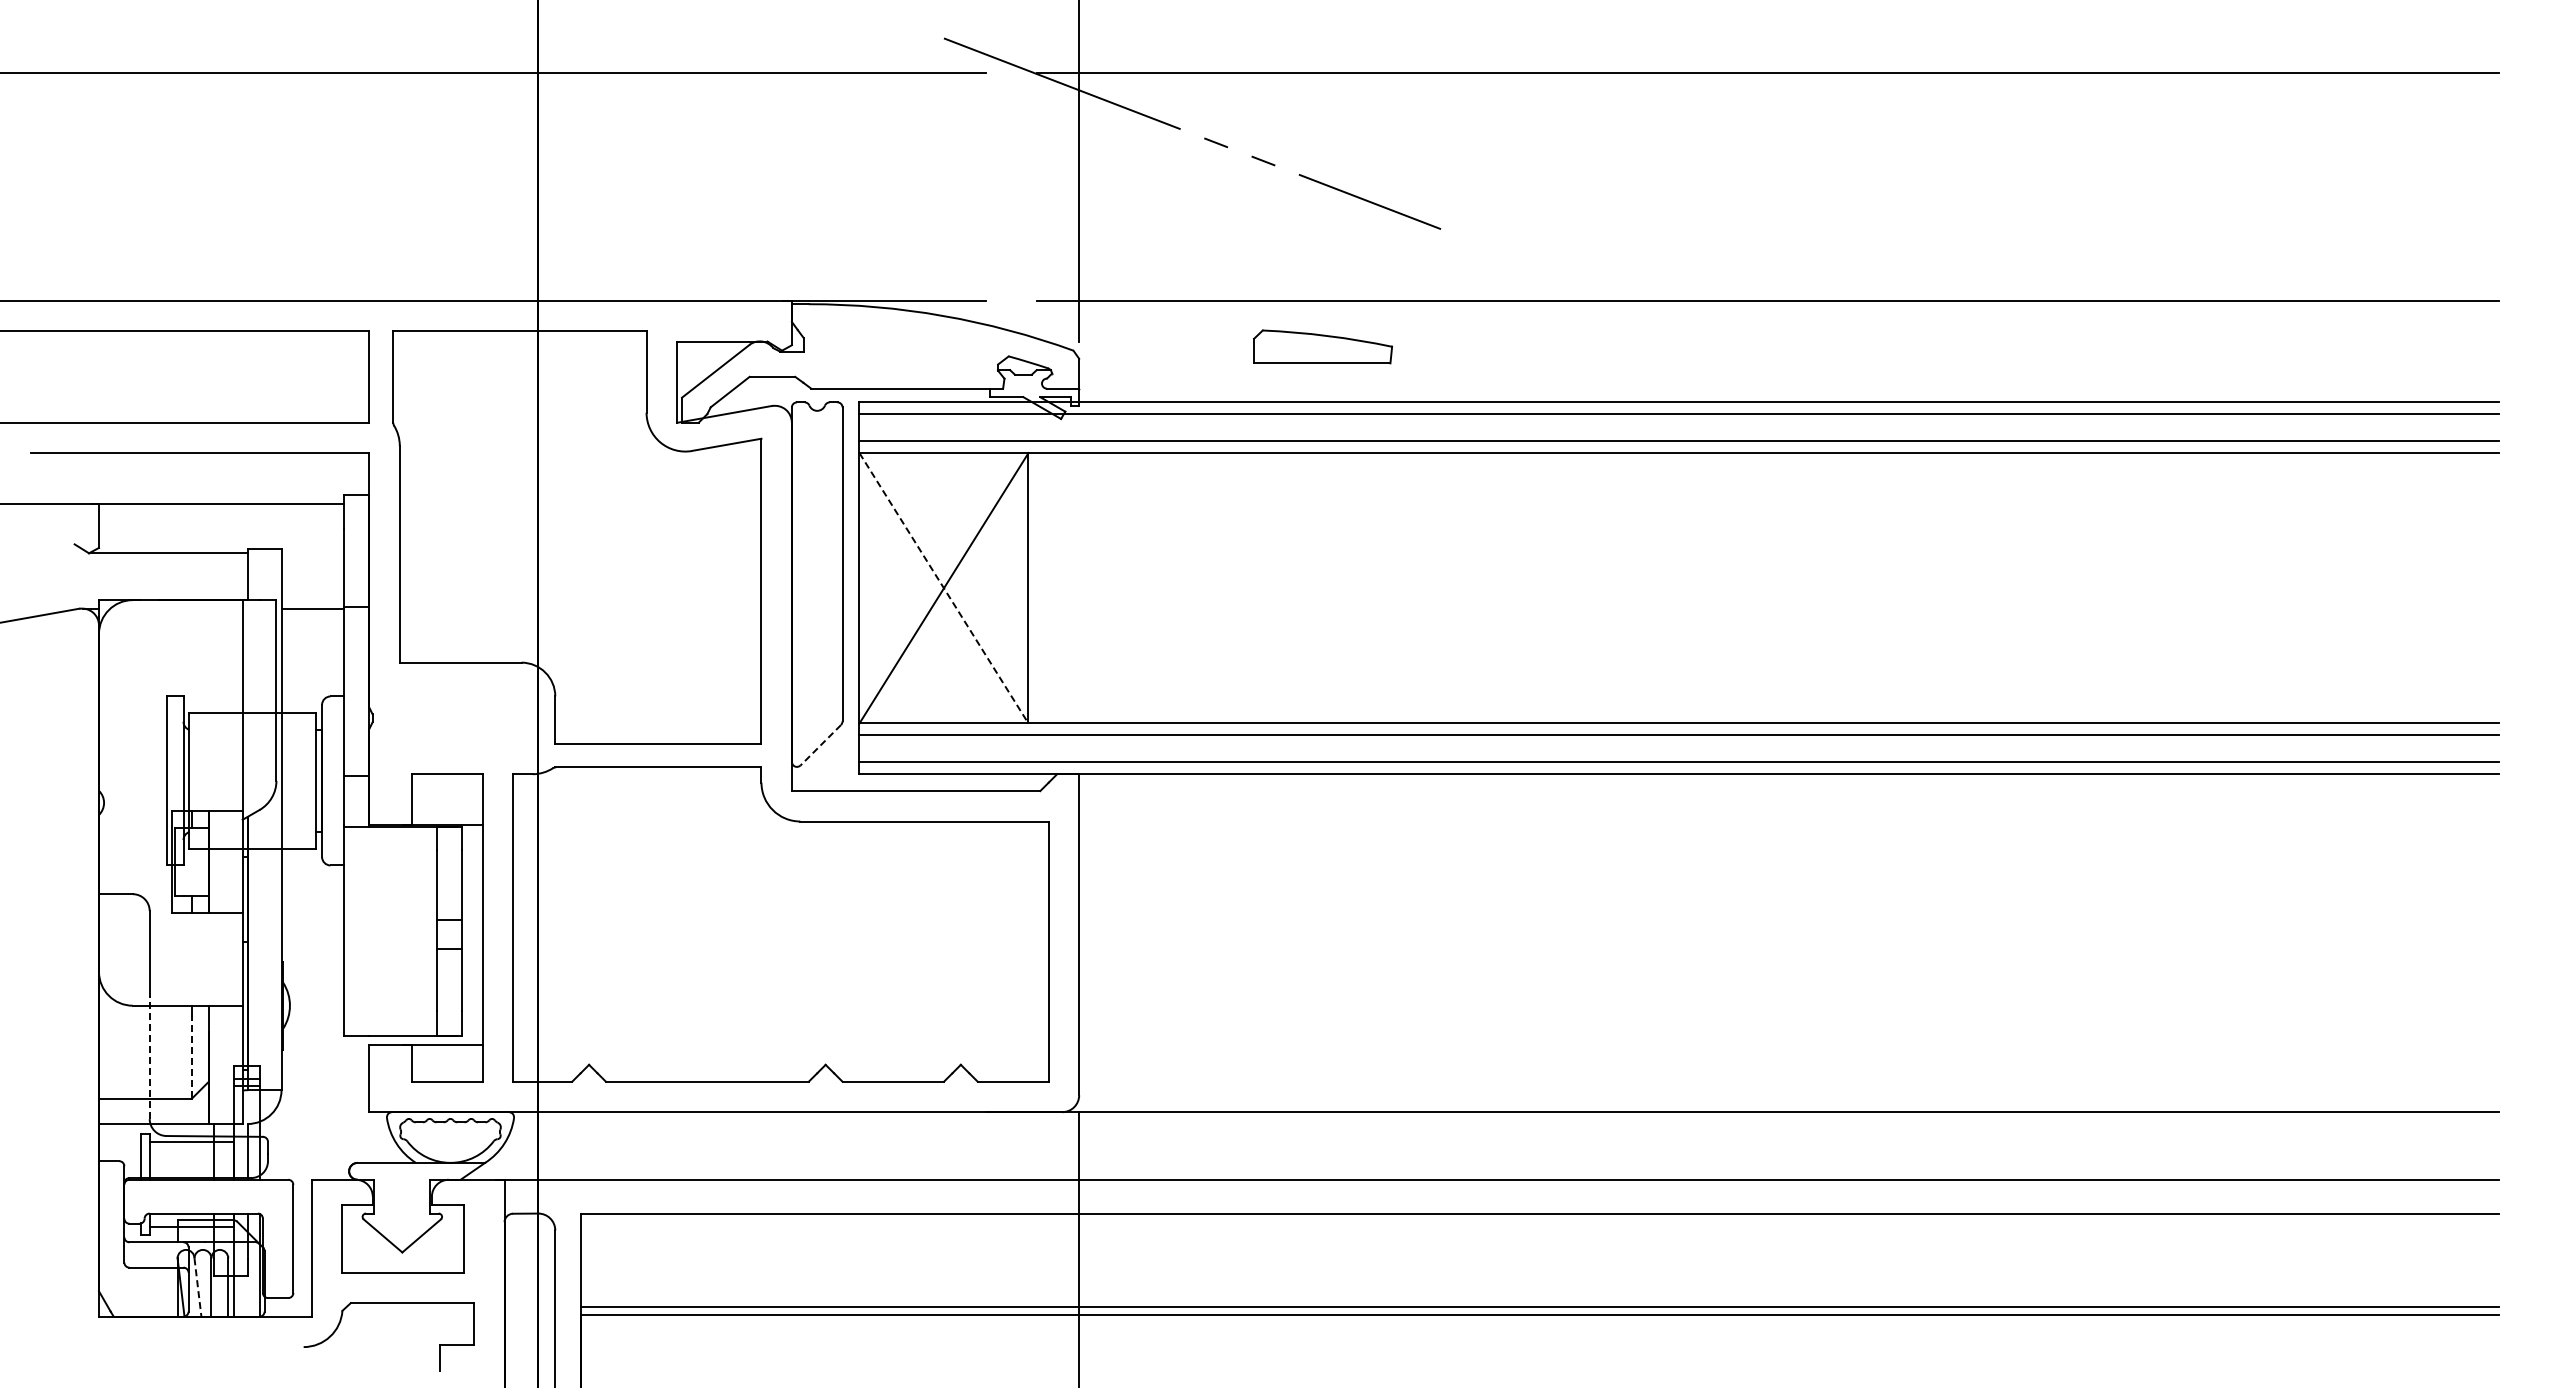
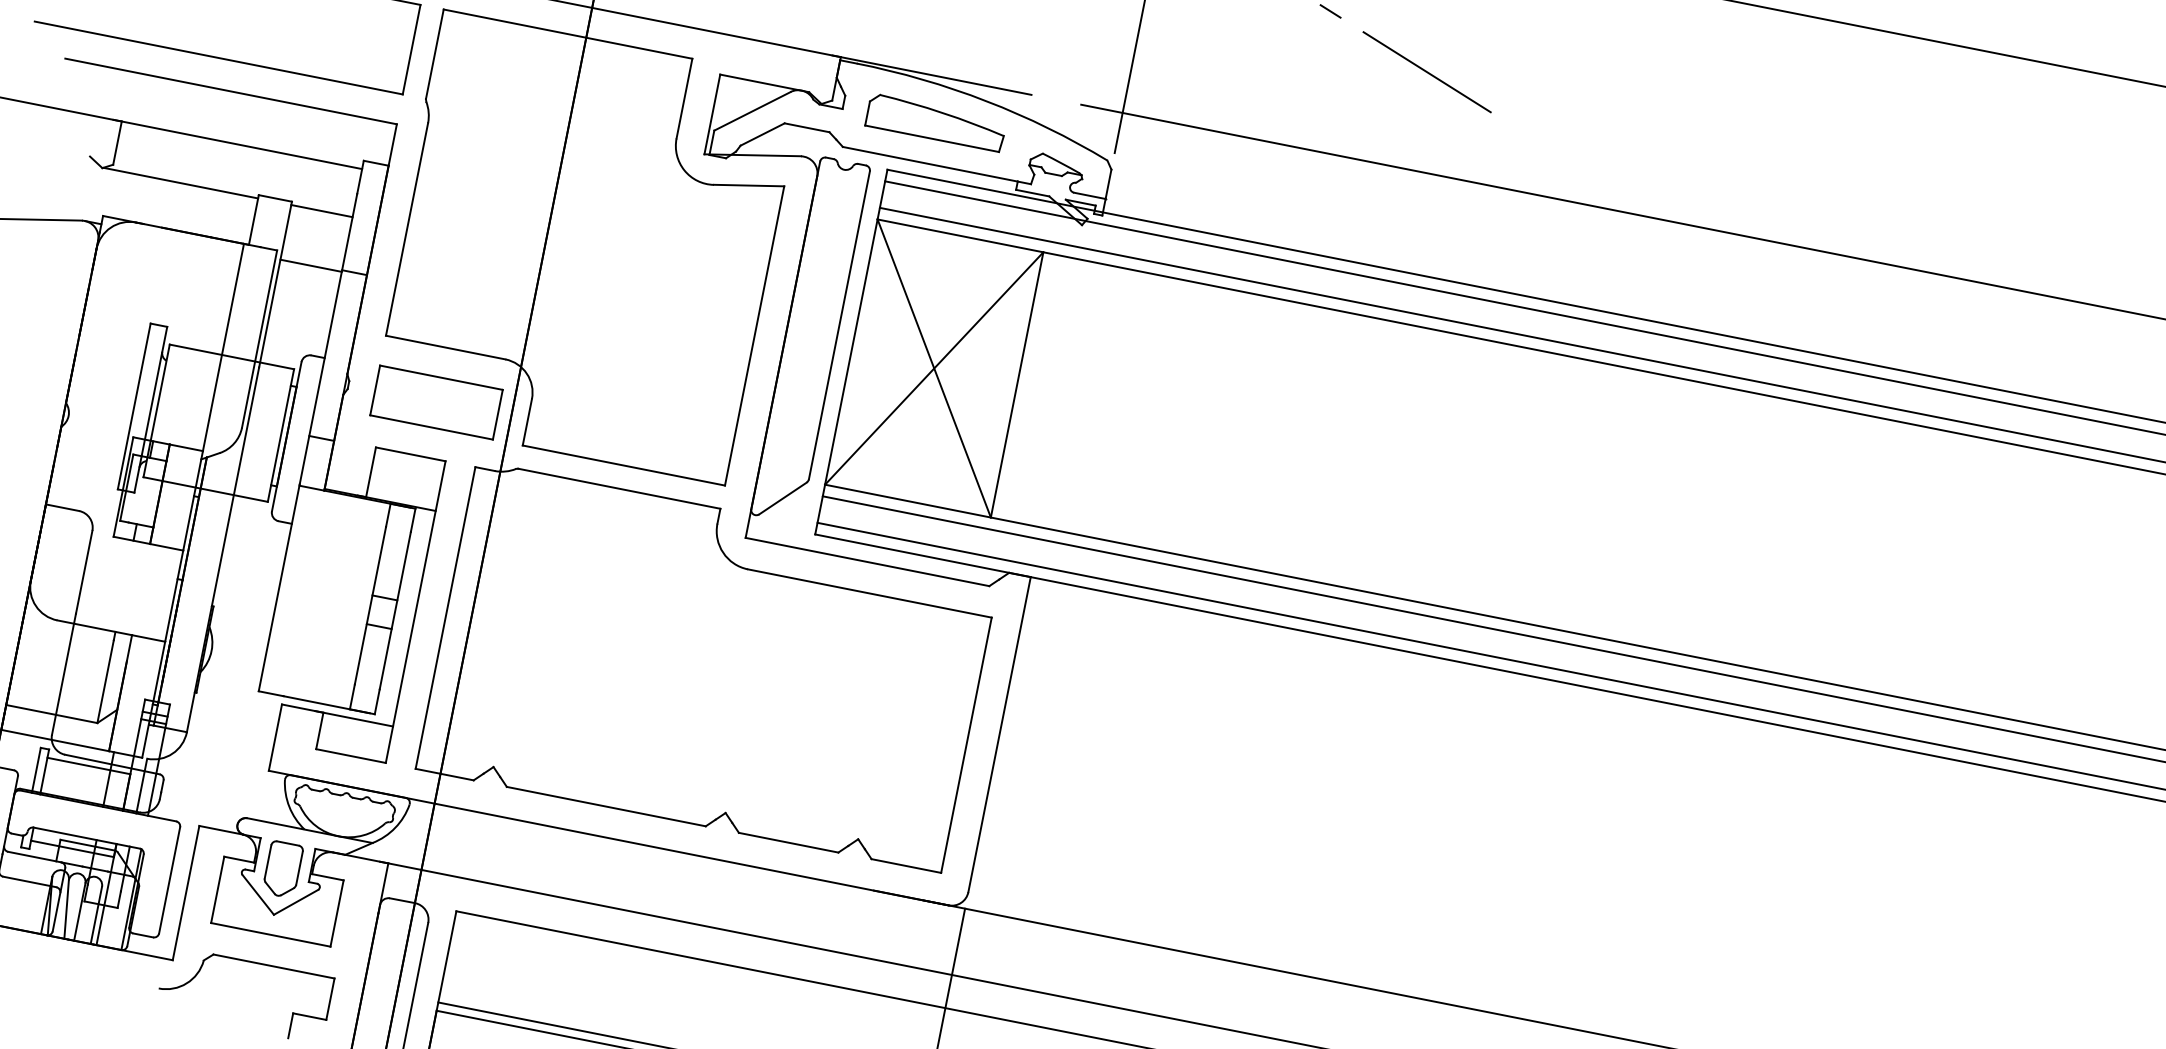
part: (1322, 346) -> (935, 122), moved
line: (312, 552) -> (321, 210), added
line: (944, 588) -> (934, 368), dashed -> solid
part: (462, 718) -> (436, 402), added
line: (820, 745) -> (782, 498), dashed -> solid
line: (191, 1056) -> (105, 681), dashed -> solid
line: (149, 1057) -> (63, 674), dashed -> solid
part: (402, 1205) -> (283, 868), added
line: (198, 1288) -> (66, 910), dashed -> solid

